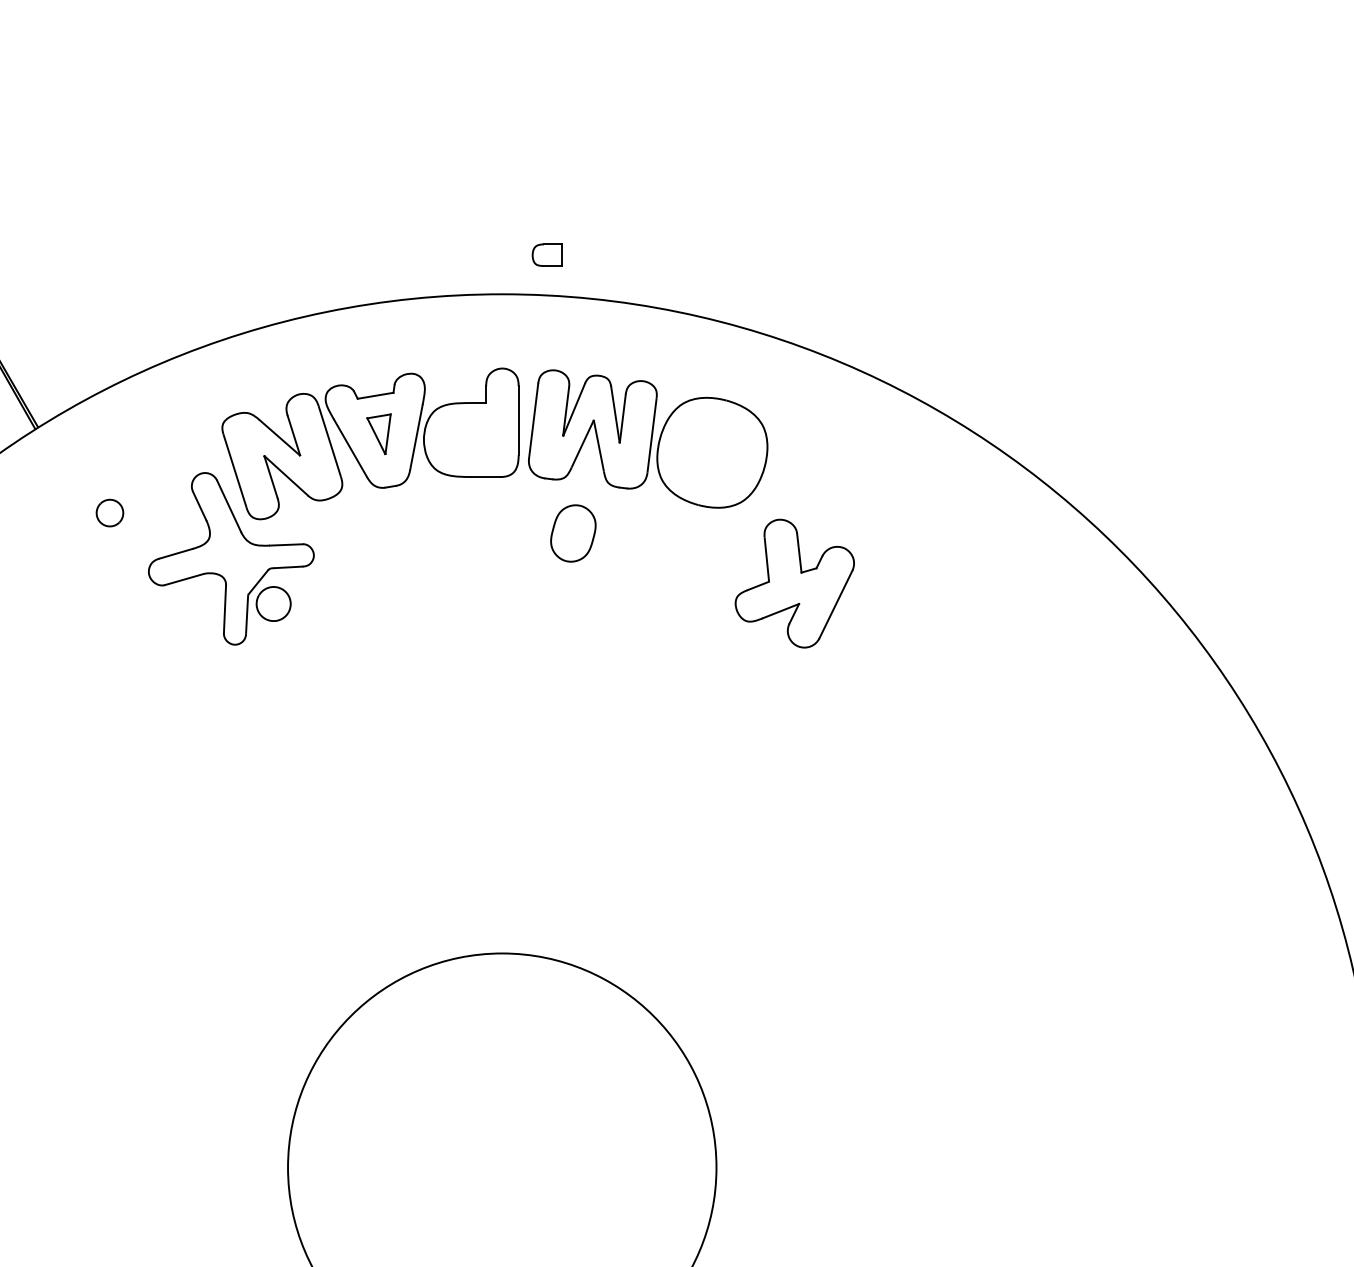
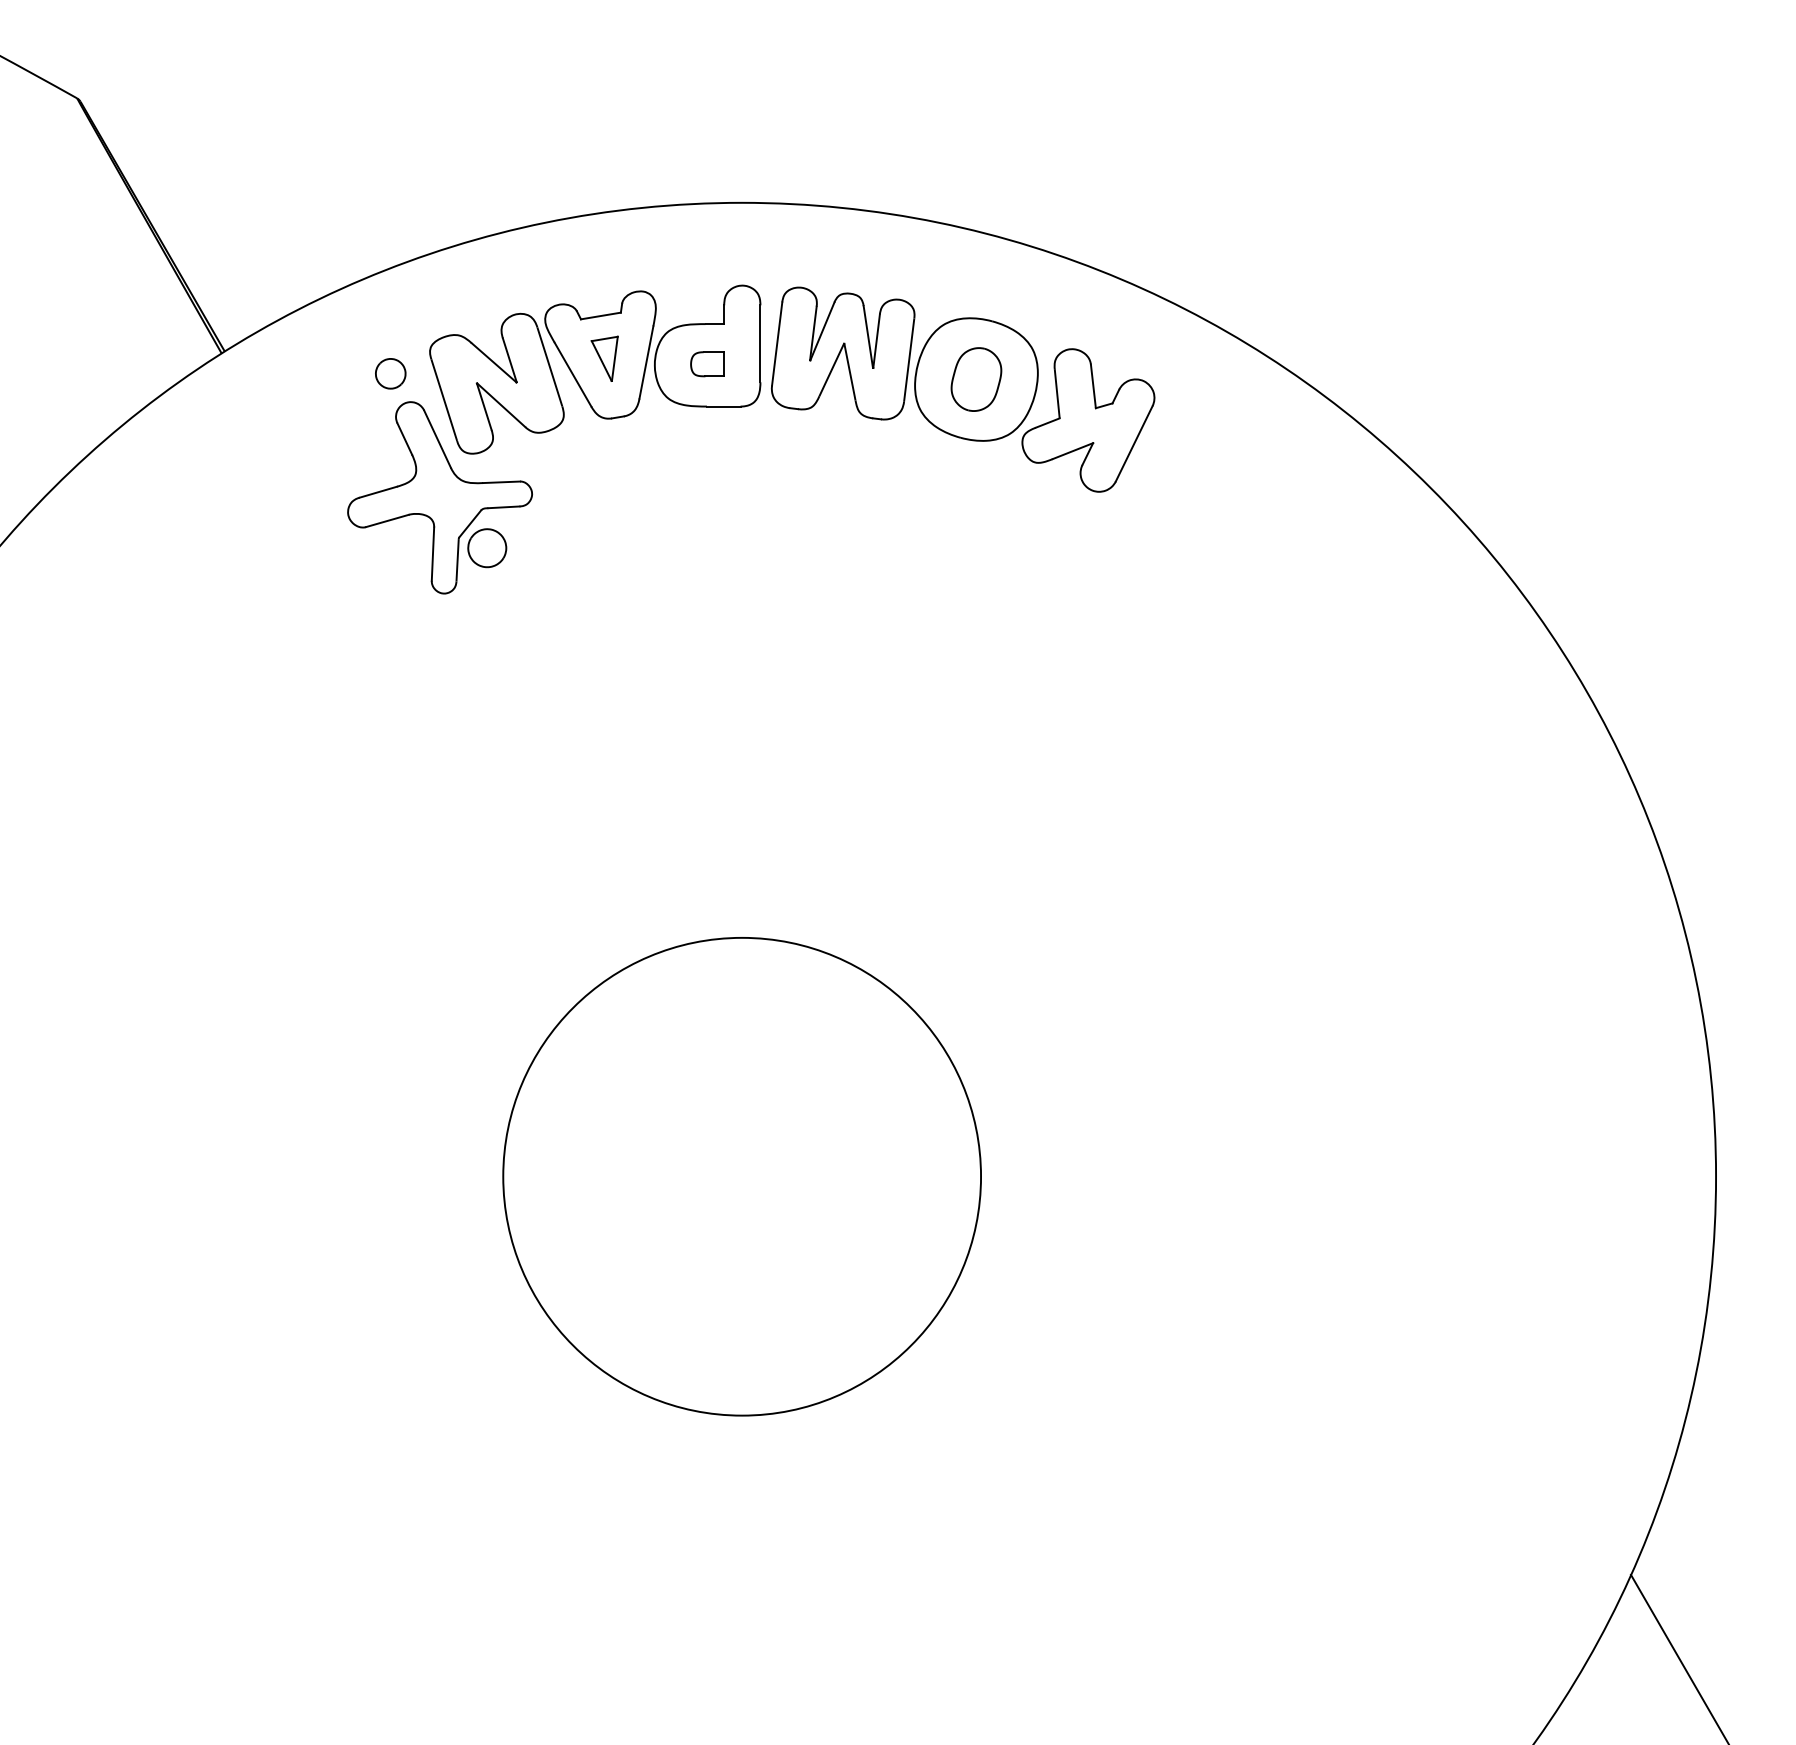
part: (547, 255) -> (707, 364), moved
part: (109, 512) -> (390, 373), moved
part: (573, 533) -> (976, 379), moved
part: (794, 583) -> (1088, 420), moved

